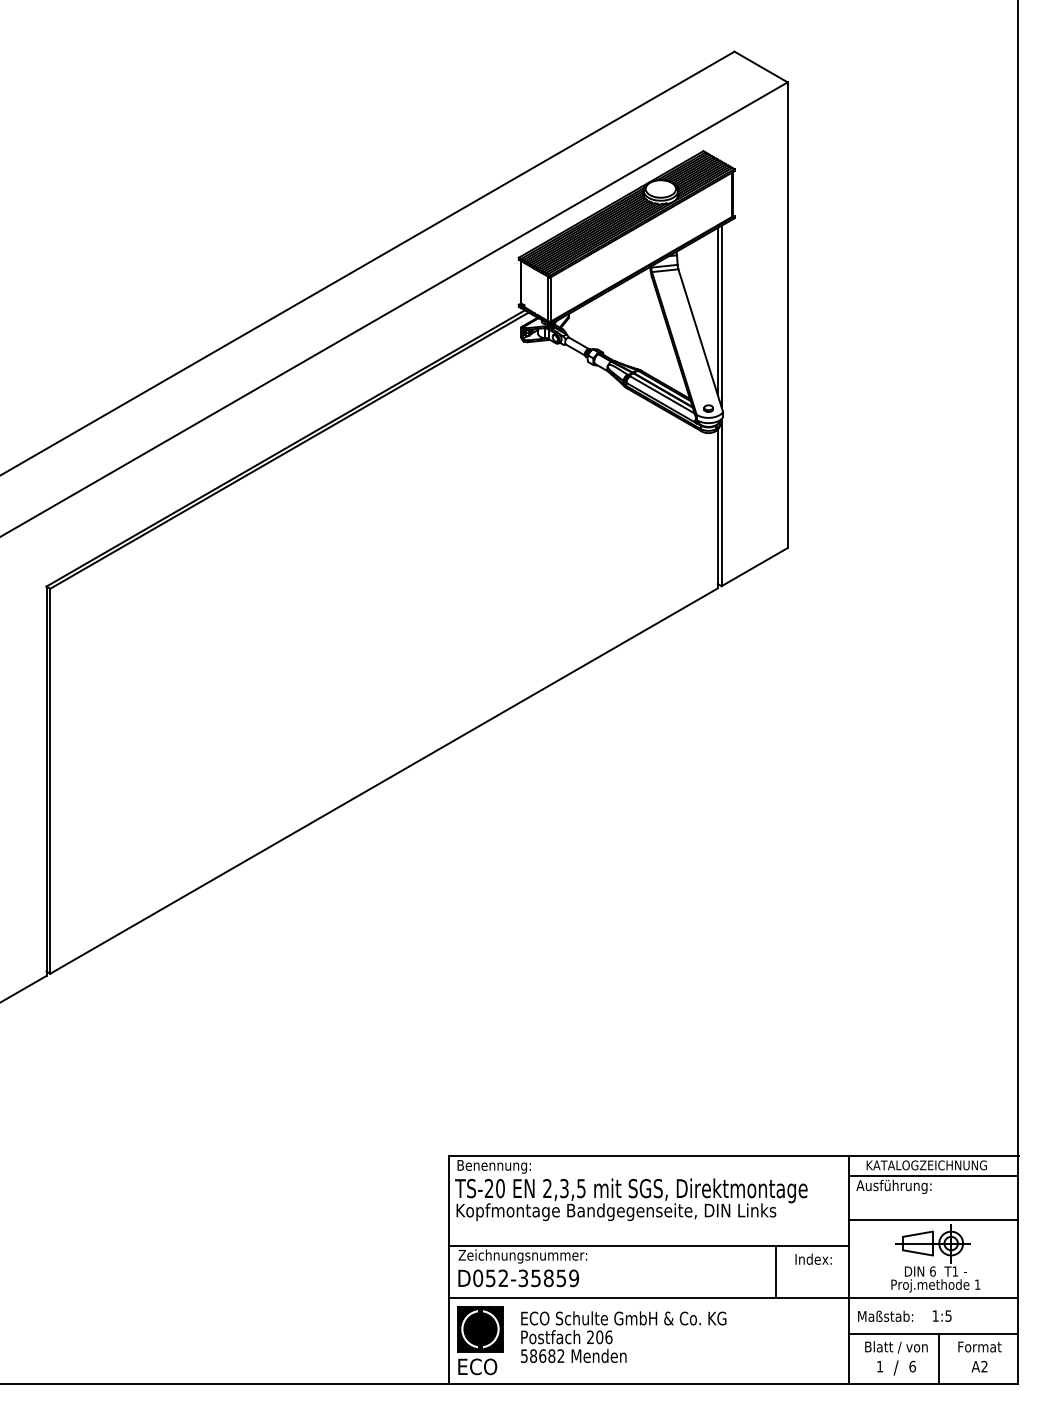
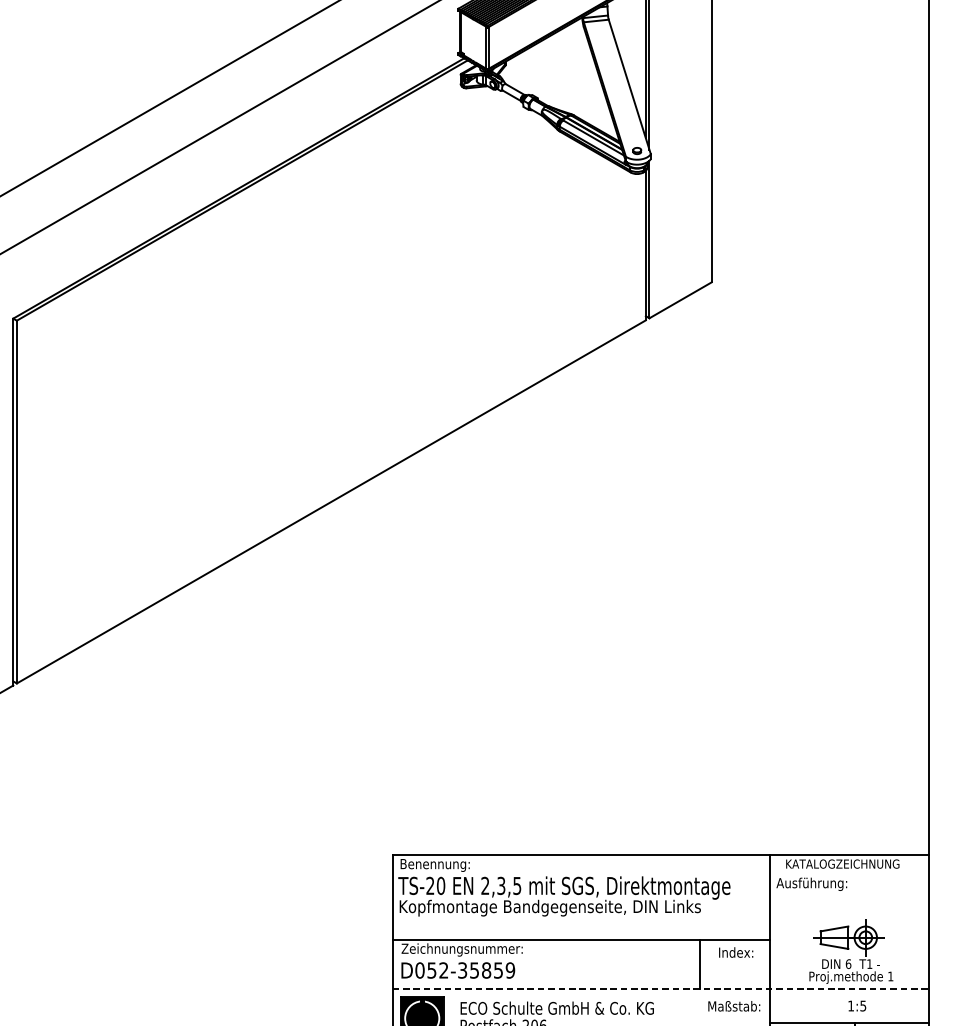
line: (933, 1176) -> (849, 874), removed
line: (933, 1220) -> (849, 916), removed
line: (733, 1298) -> (660, 989), solid -> dashed
text: (885, 1315) -> (734, 1005), moved

